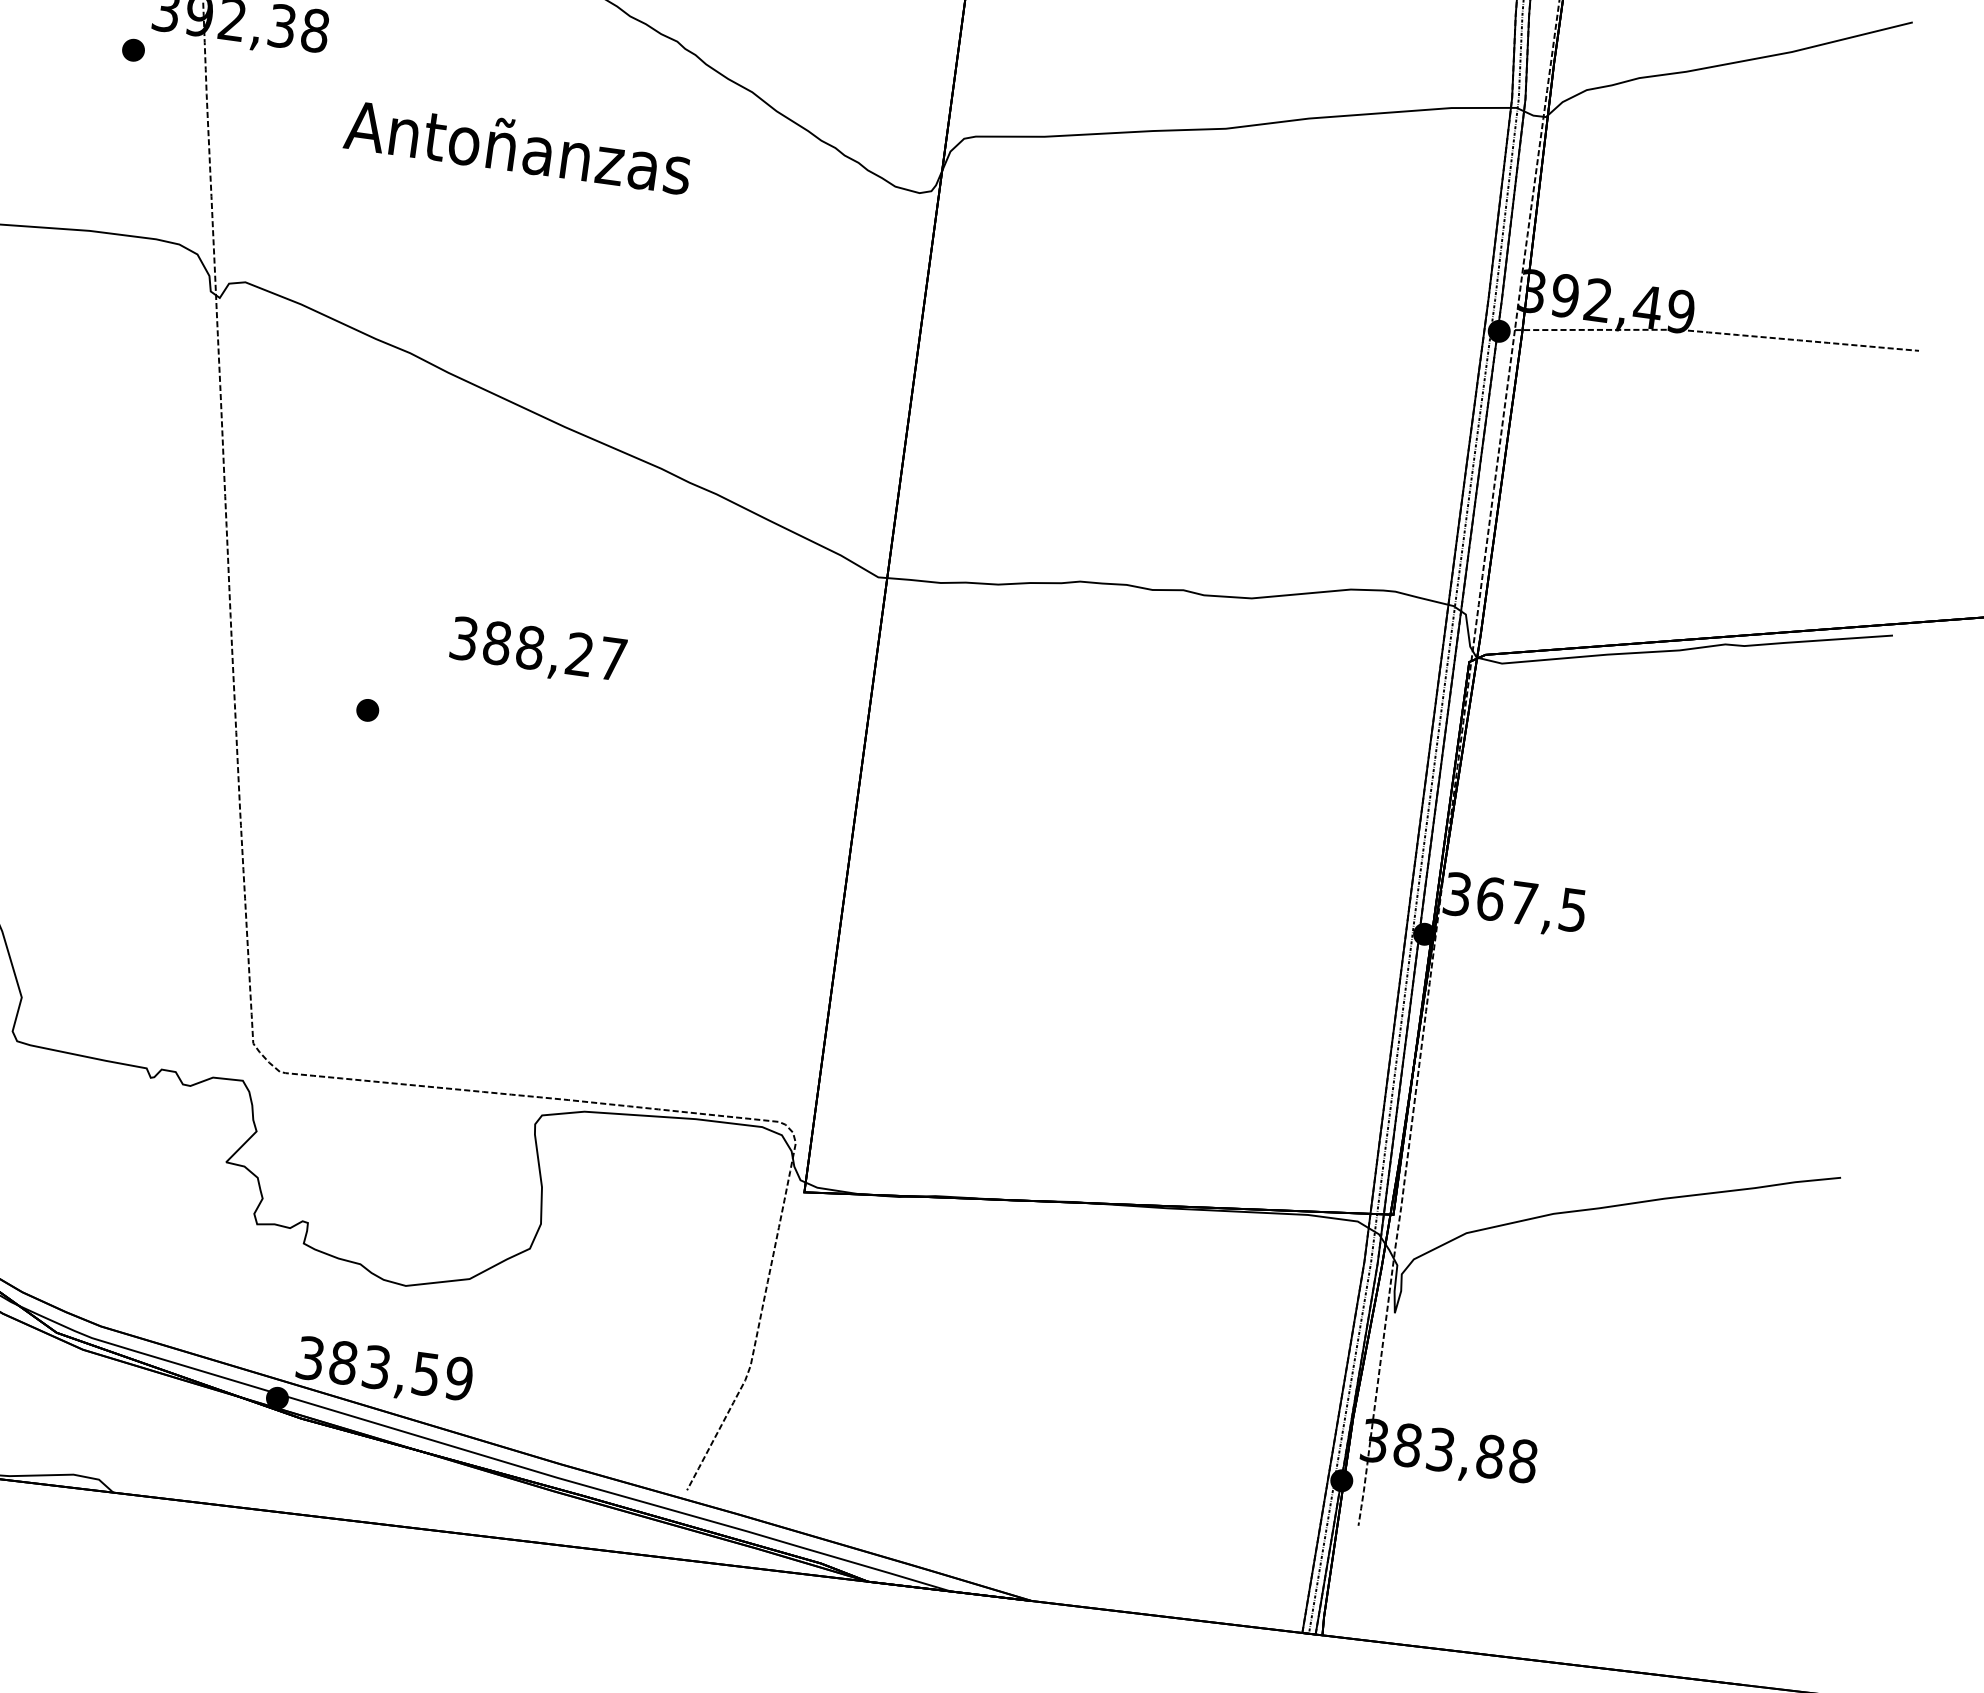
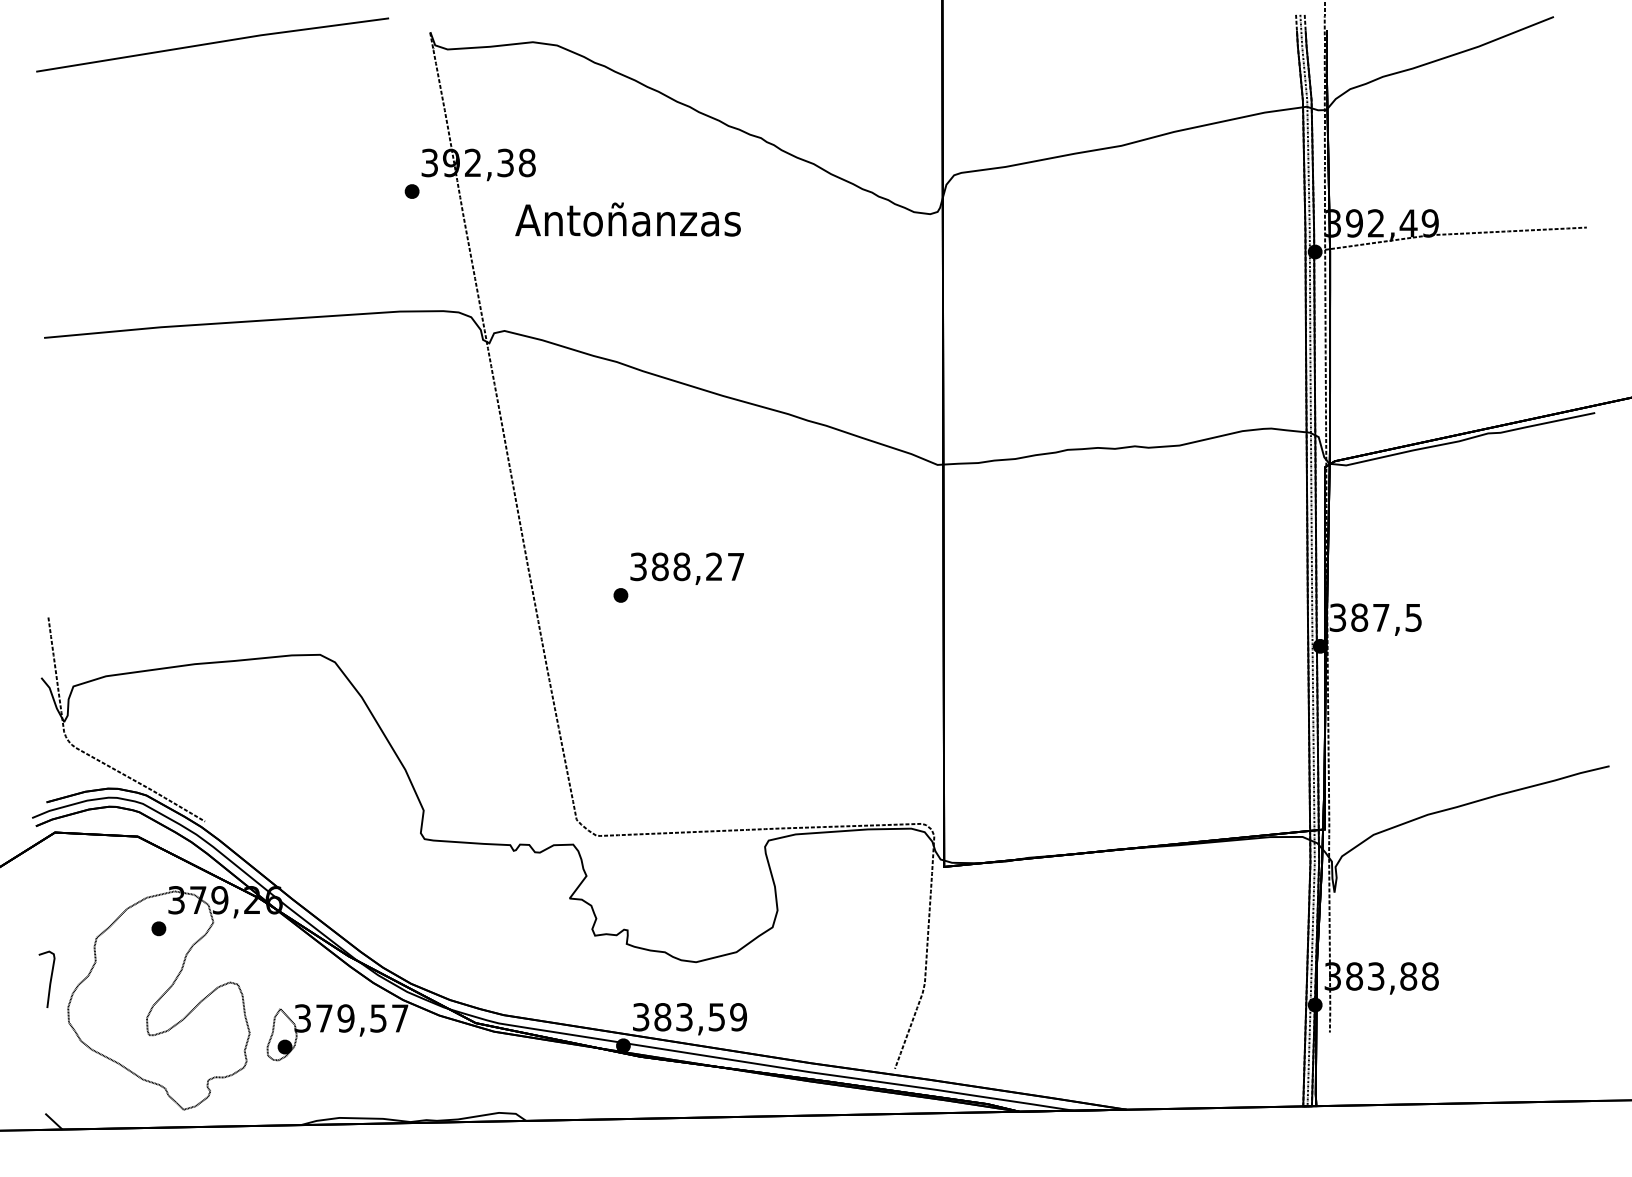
text: (517, 146) -> (627, 219), moved
text: (536, 651) -> (686, 568), moved
text: (1490, 898) -> (1359, 617), 367,5 -> 387,5

